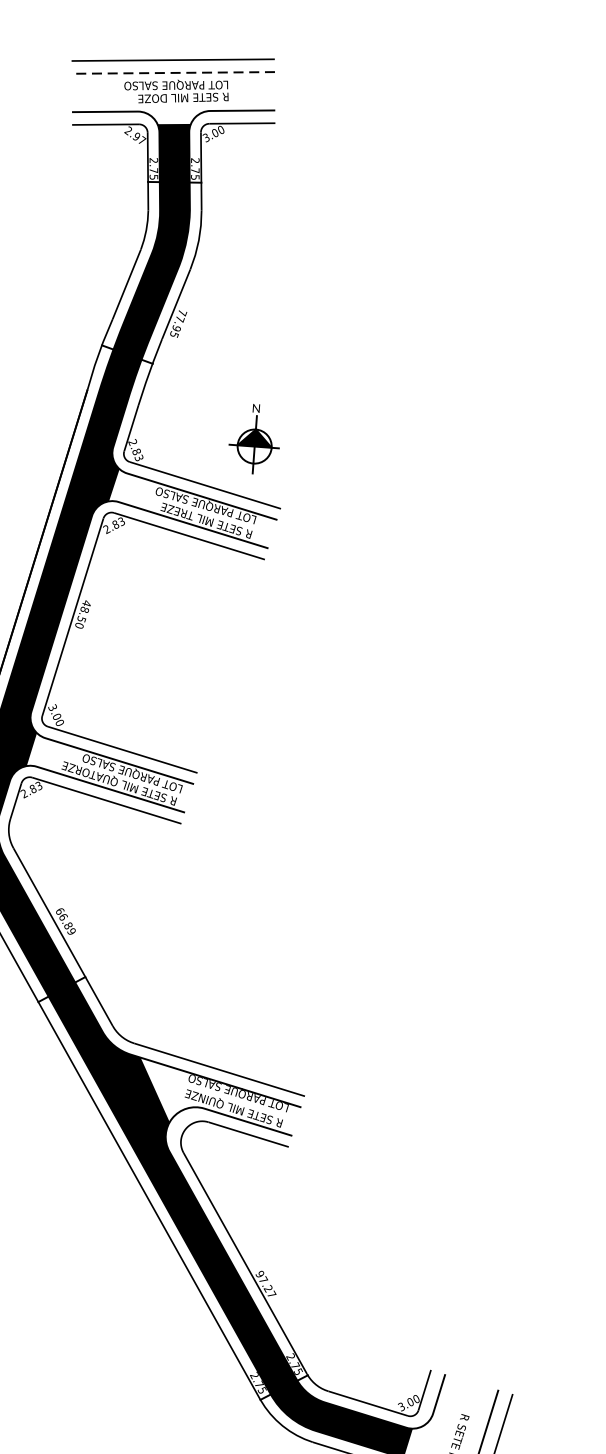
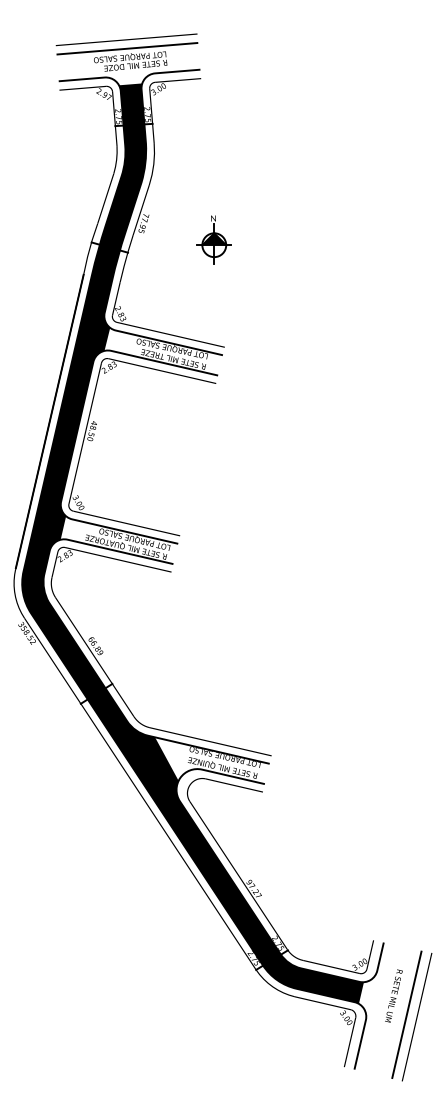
line: (172, 72) -> (126, 48), dashed -> solid
part: (254, 438) -> (213, 239), moved

